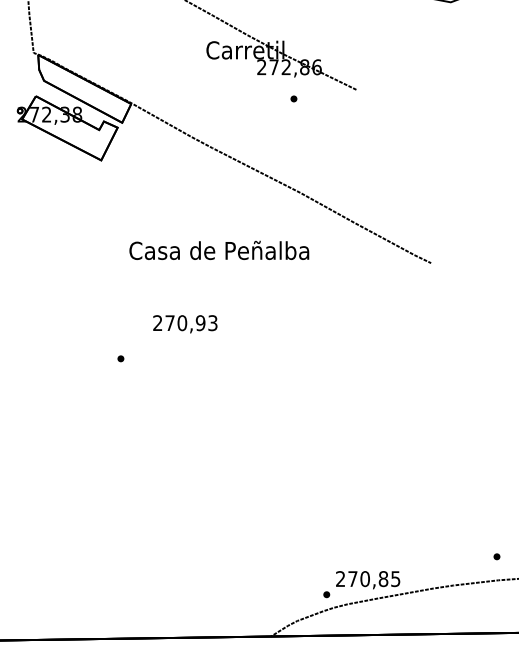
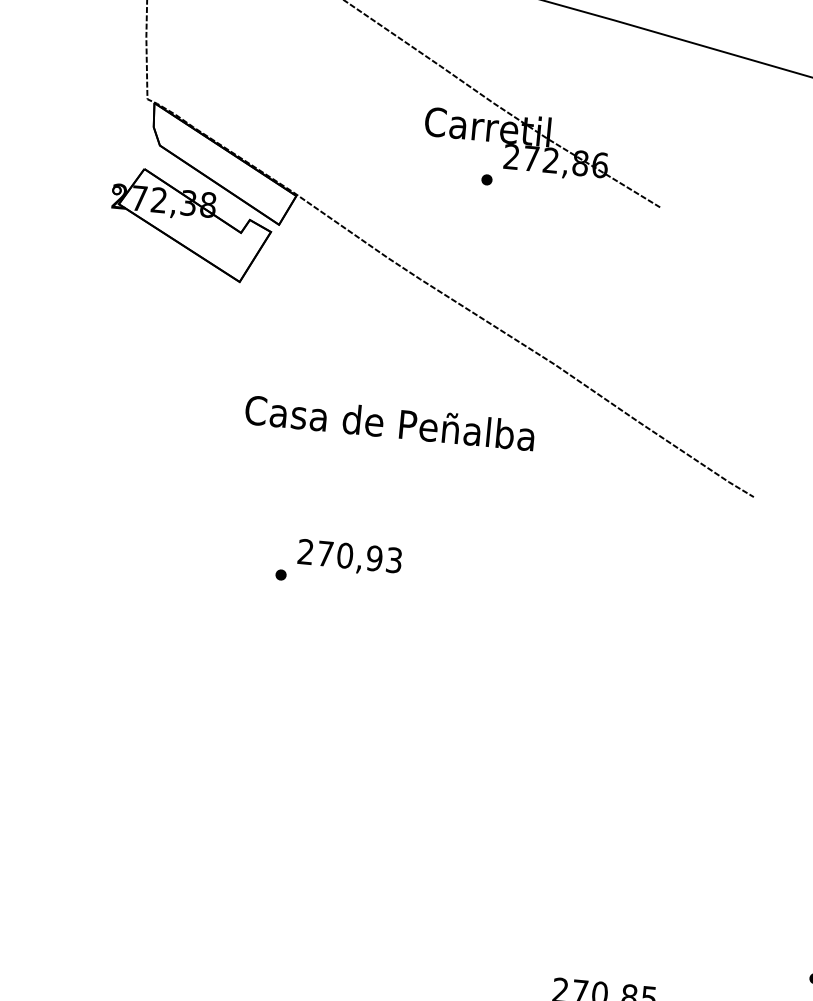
part: (293, 98) -> (486, 179), moved
text: (219, 249) -> (390, 421), moved
part: (120, 358) -> (280, 574), moved

